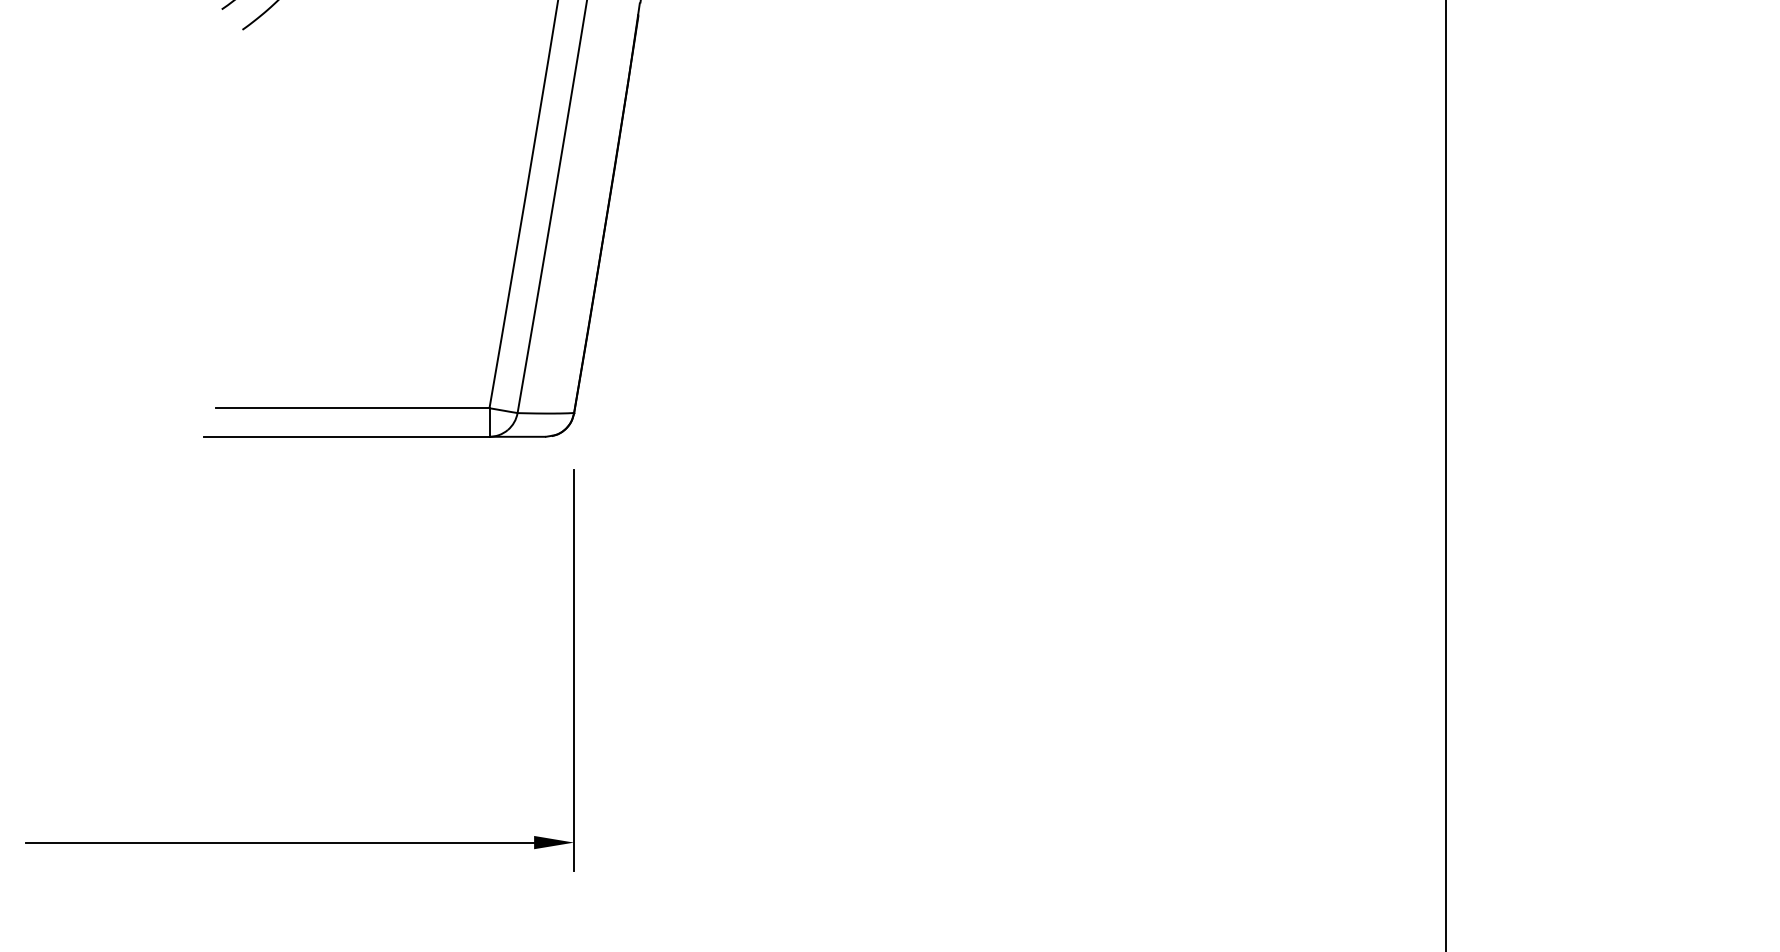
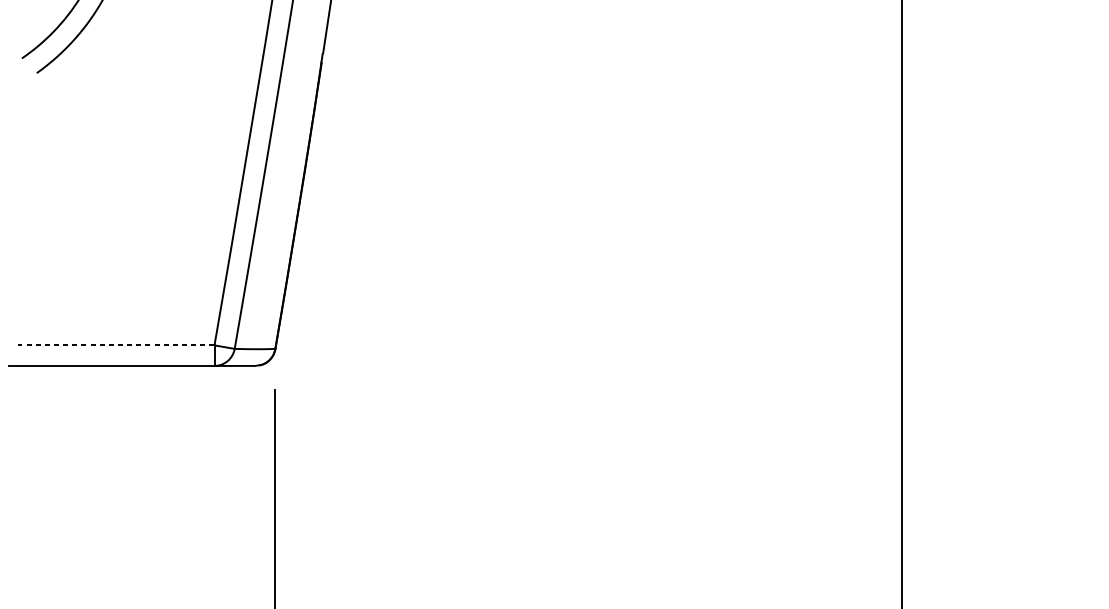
line: (352, 408) -> (115, 345), solid -> dashed

